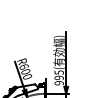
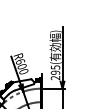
text: (59, 83) -> (55, 78), 995( -> 295(

